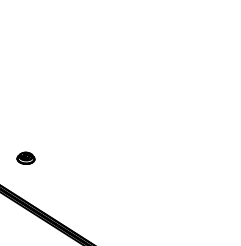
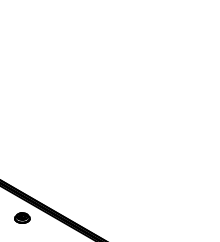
part: (26, 157) -> (22, 217), moved

